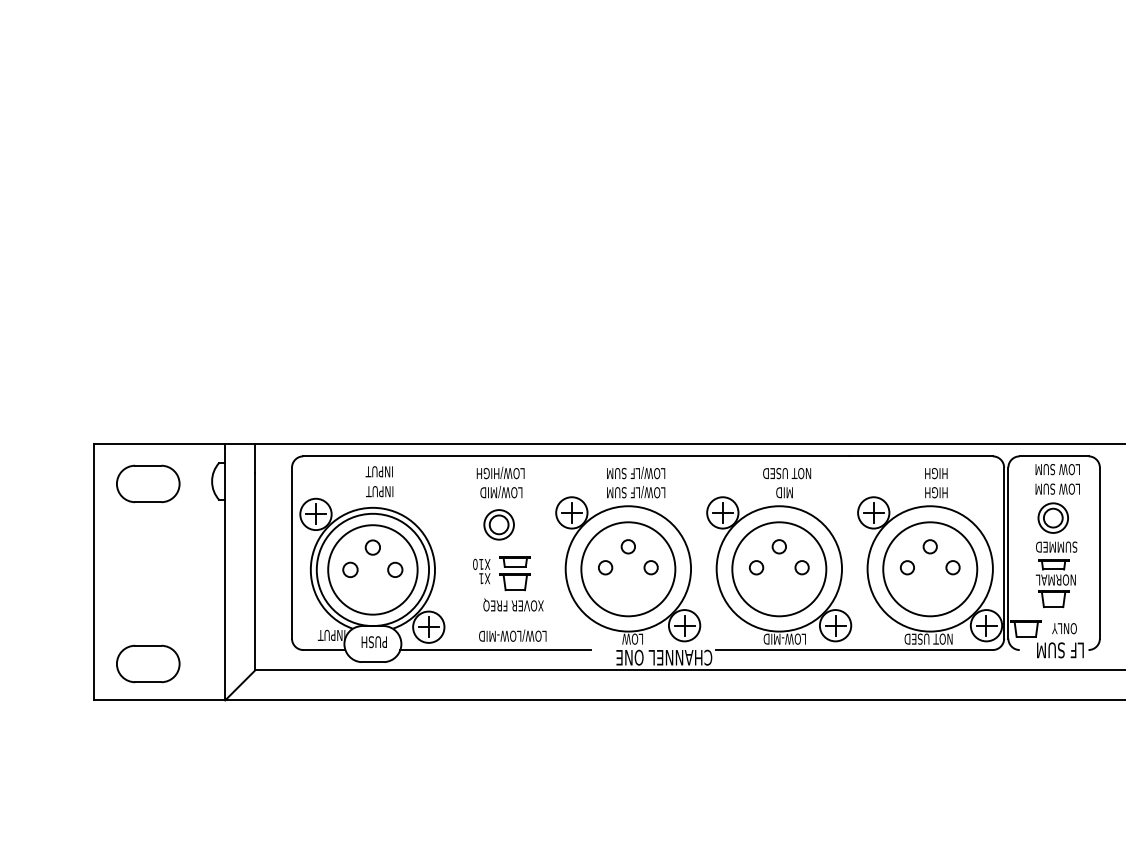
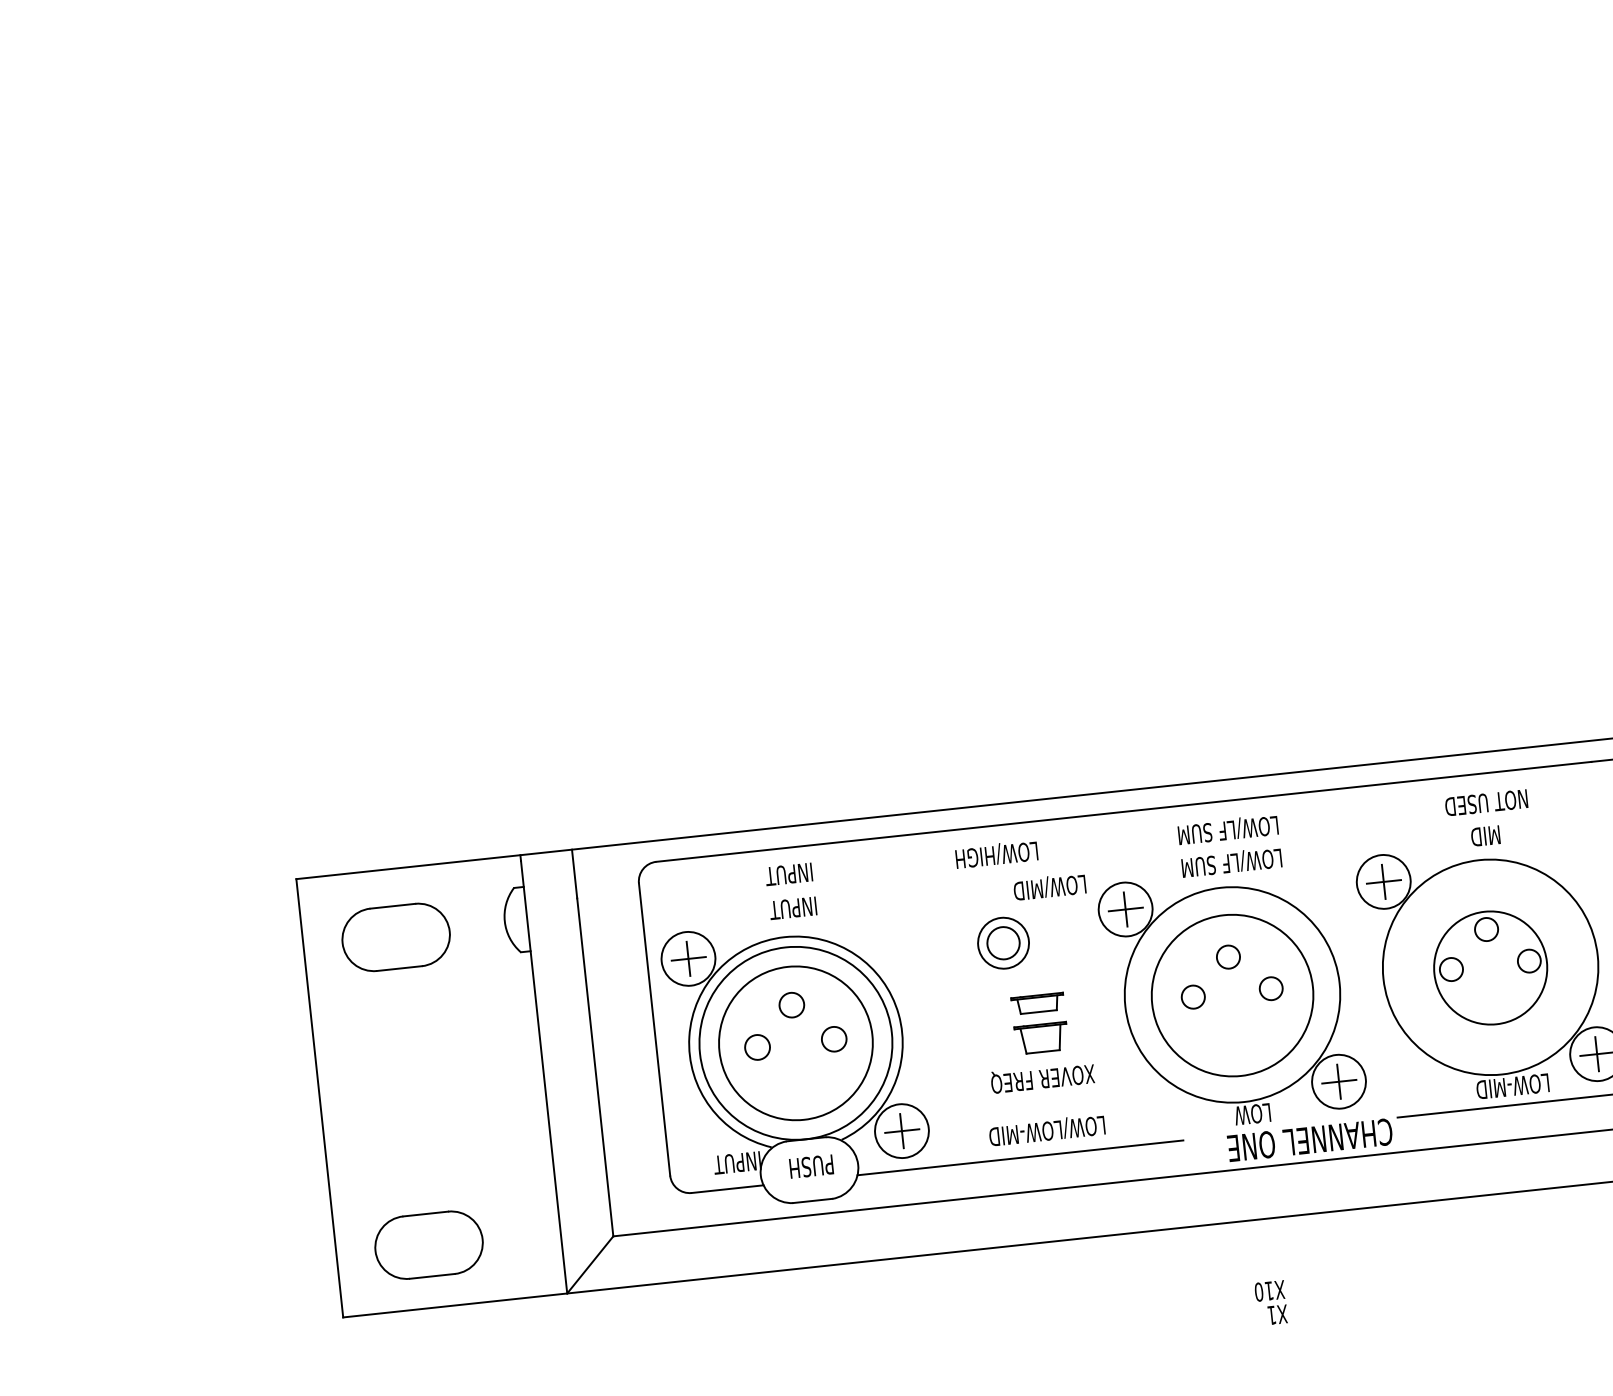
text: (501, 492) -> (1050, 887), moved
circle: (779, 569) -> (1490, 968), size x0.7
text: (481, 571) -> (1270, 1303), moved

